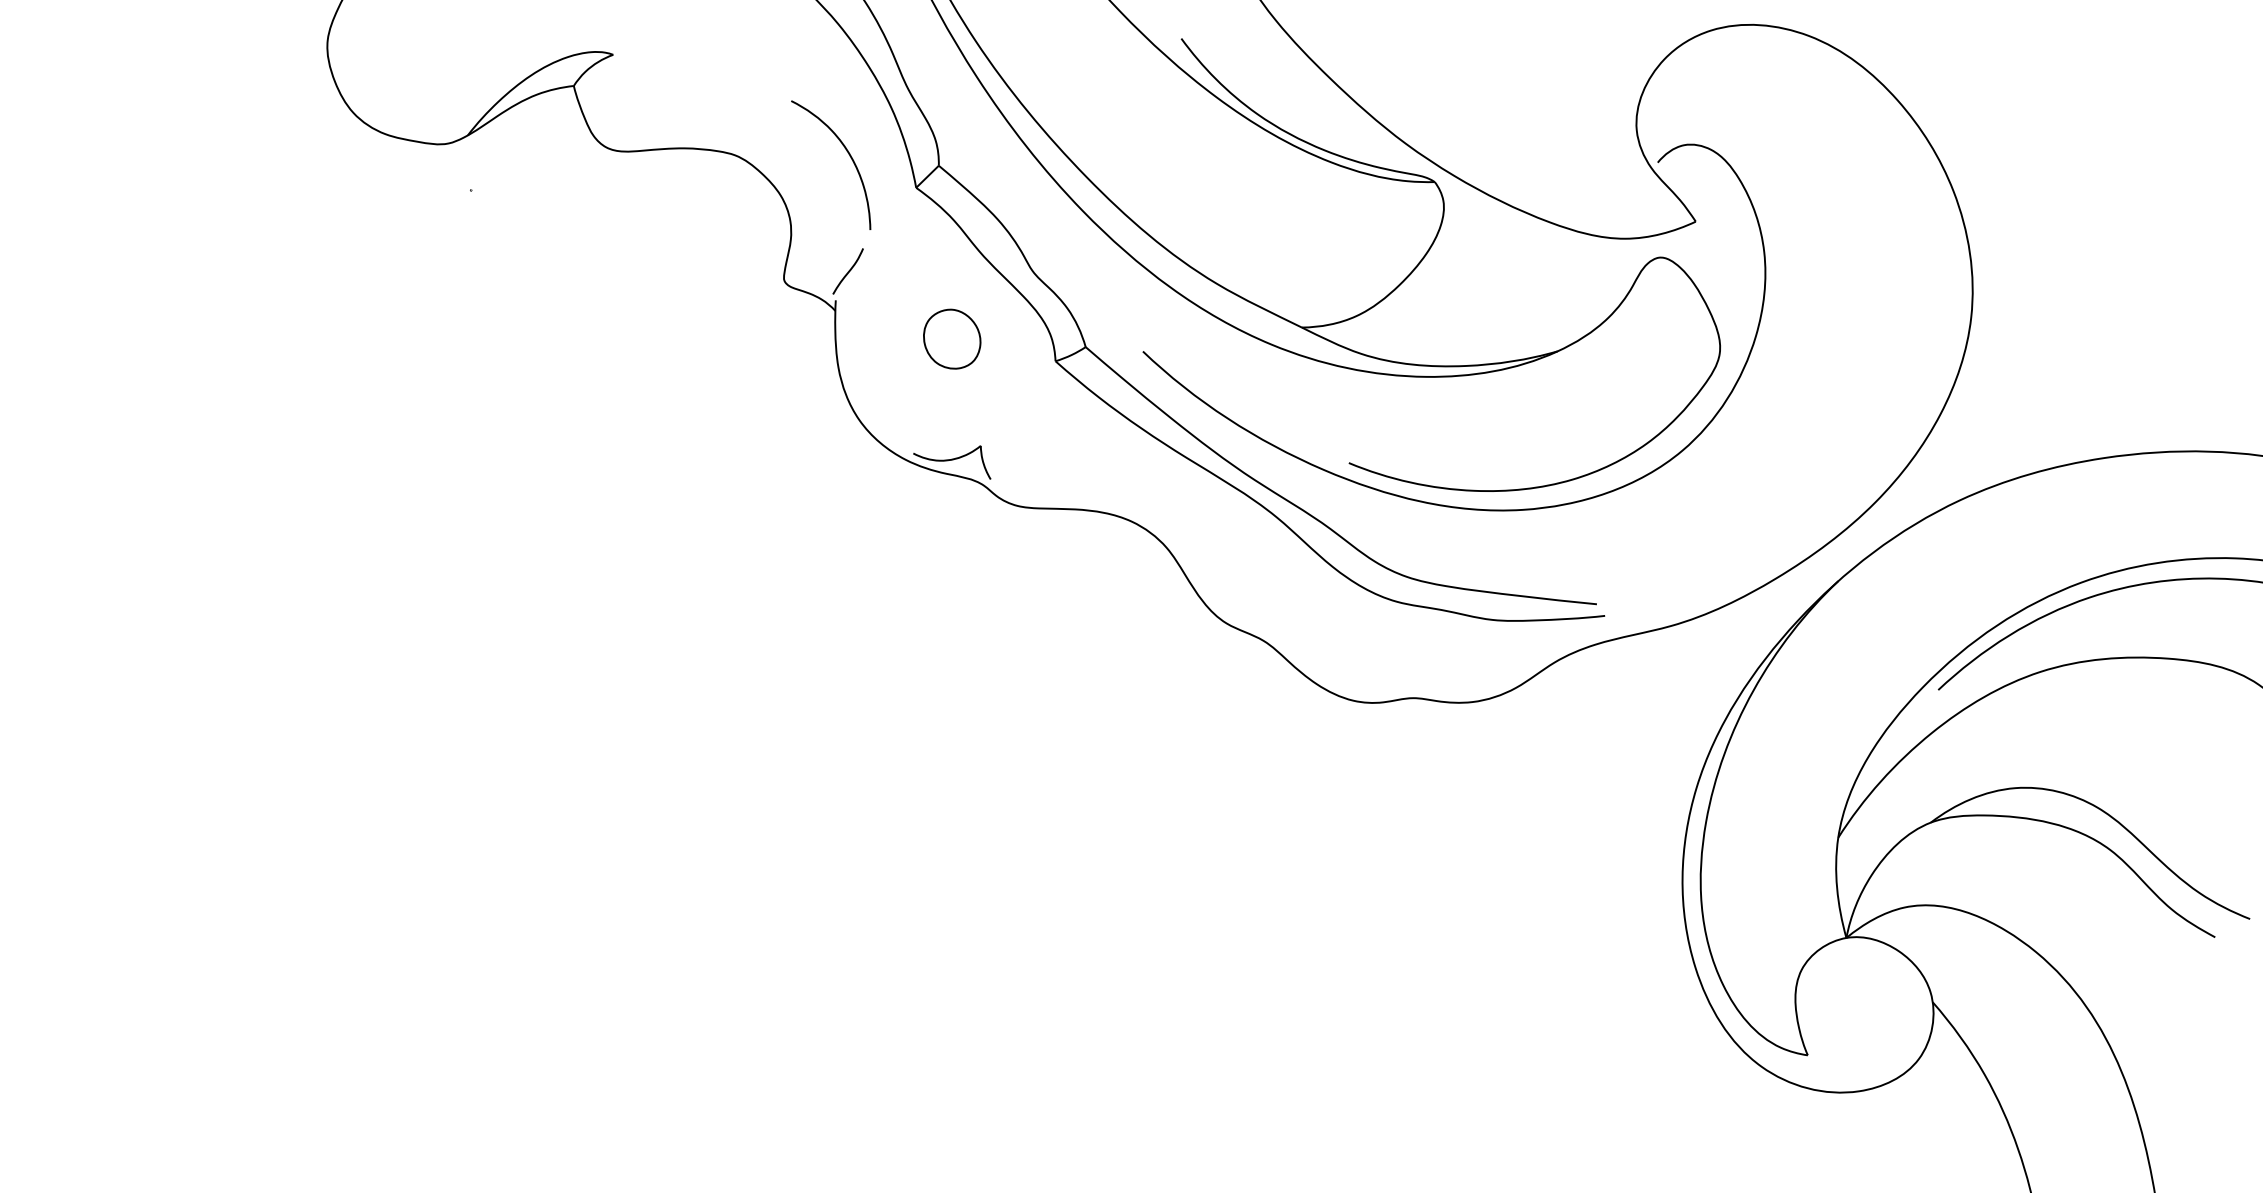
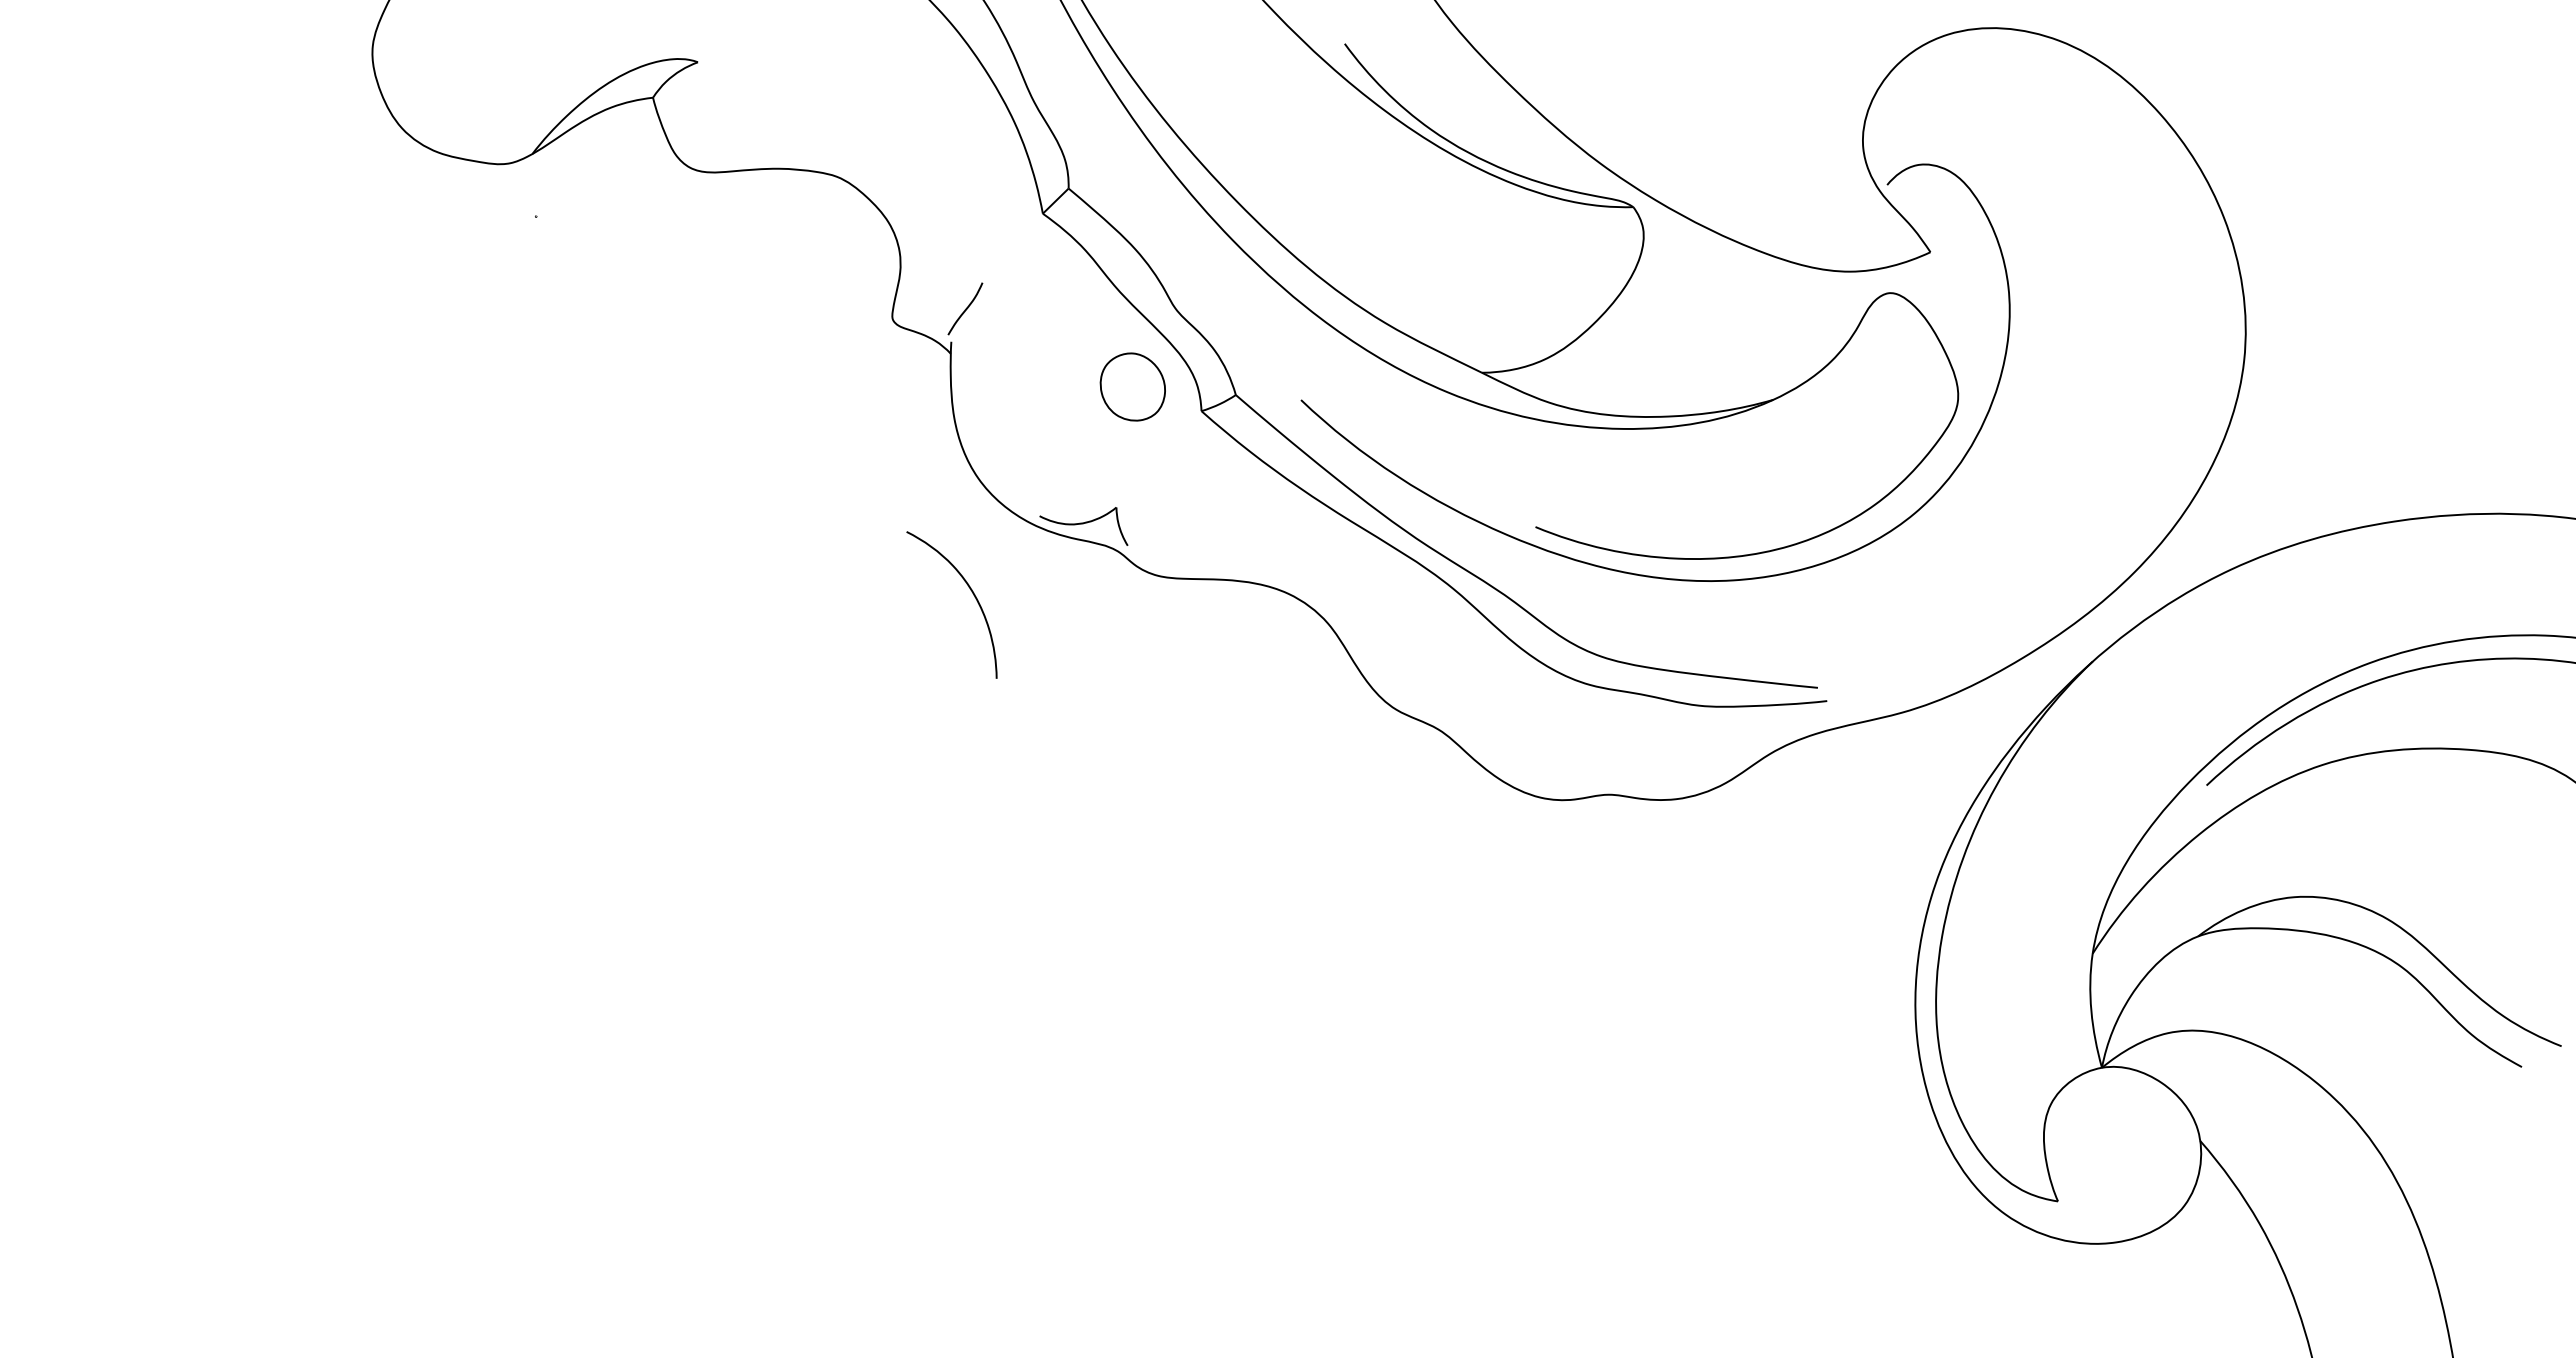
curve: (848, 154) -> (971, 592), moved
part: (951, 338) -> (1132, 386), moved

